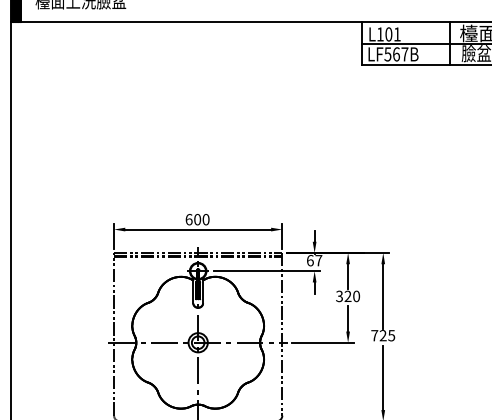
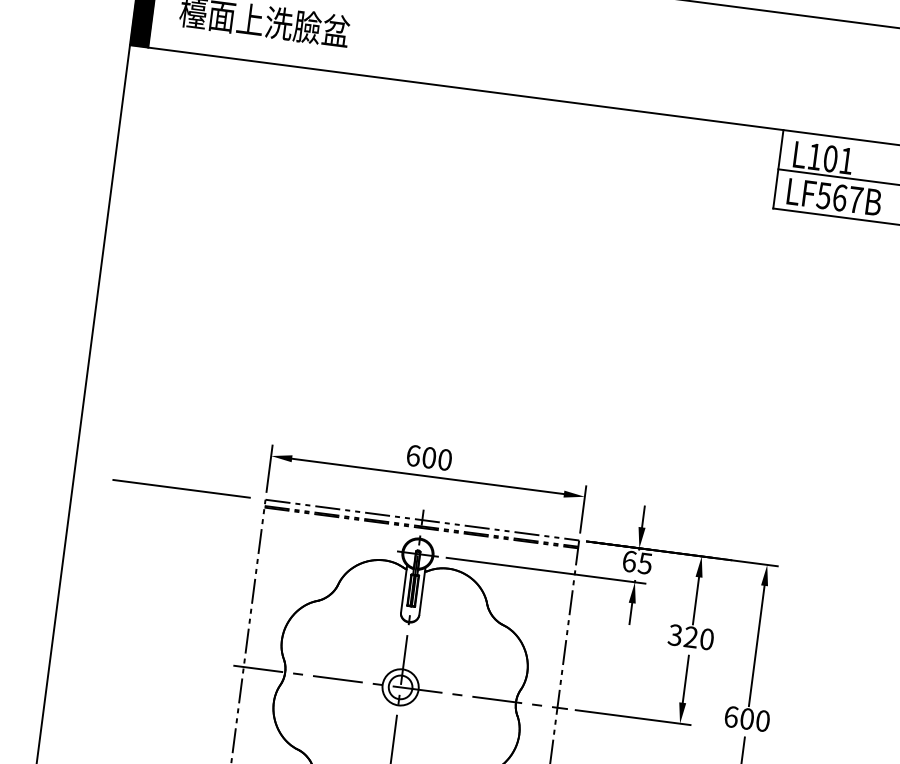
line: (68, 253) -> (180, 489), added
text: (318, 260) -> (644, 563), 67 -> 65
text: (383, 335) -> (747, 718), 725 -> 600

